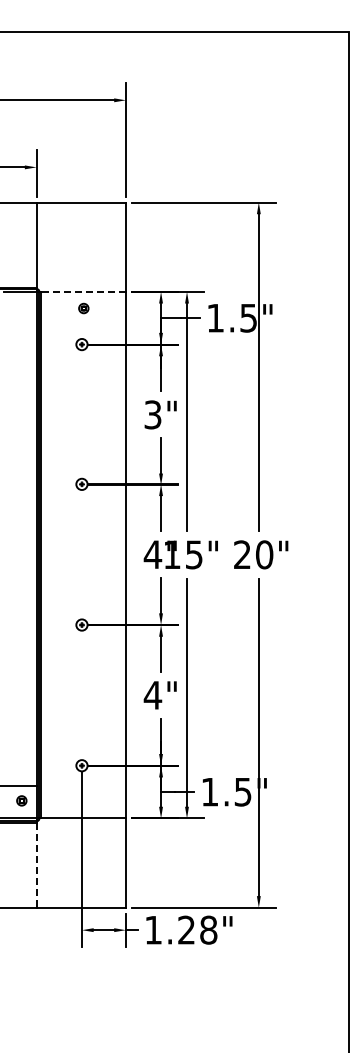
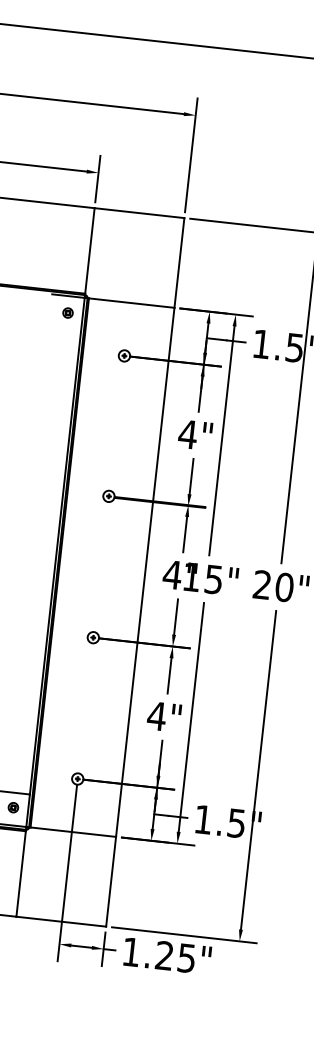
line: (83, 291) -> (131, 302), dashed -> solid
part: (83, 308) -> (67, 312), moved
text: (152, 414) -> (187, 434), 3" -> 4"
line: (36, 865) -> (21, 874), dashed -> solid
text: (208, 929) -> (186, 957), 1.28" -> 1.25"

